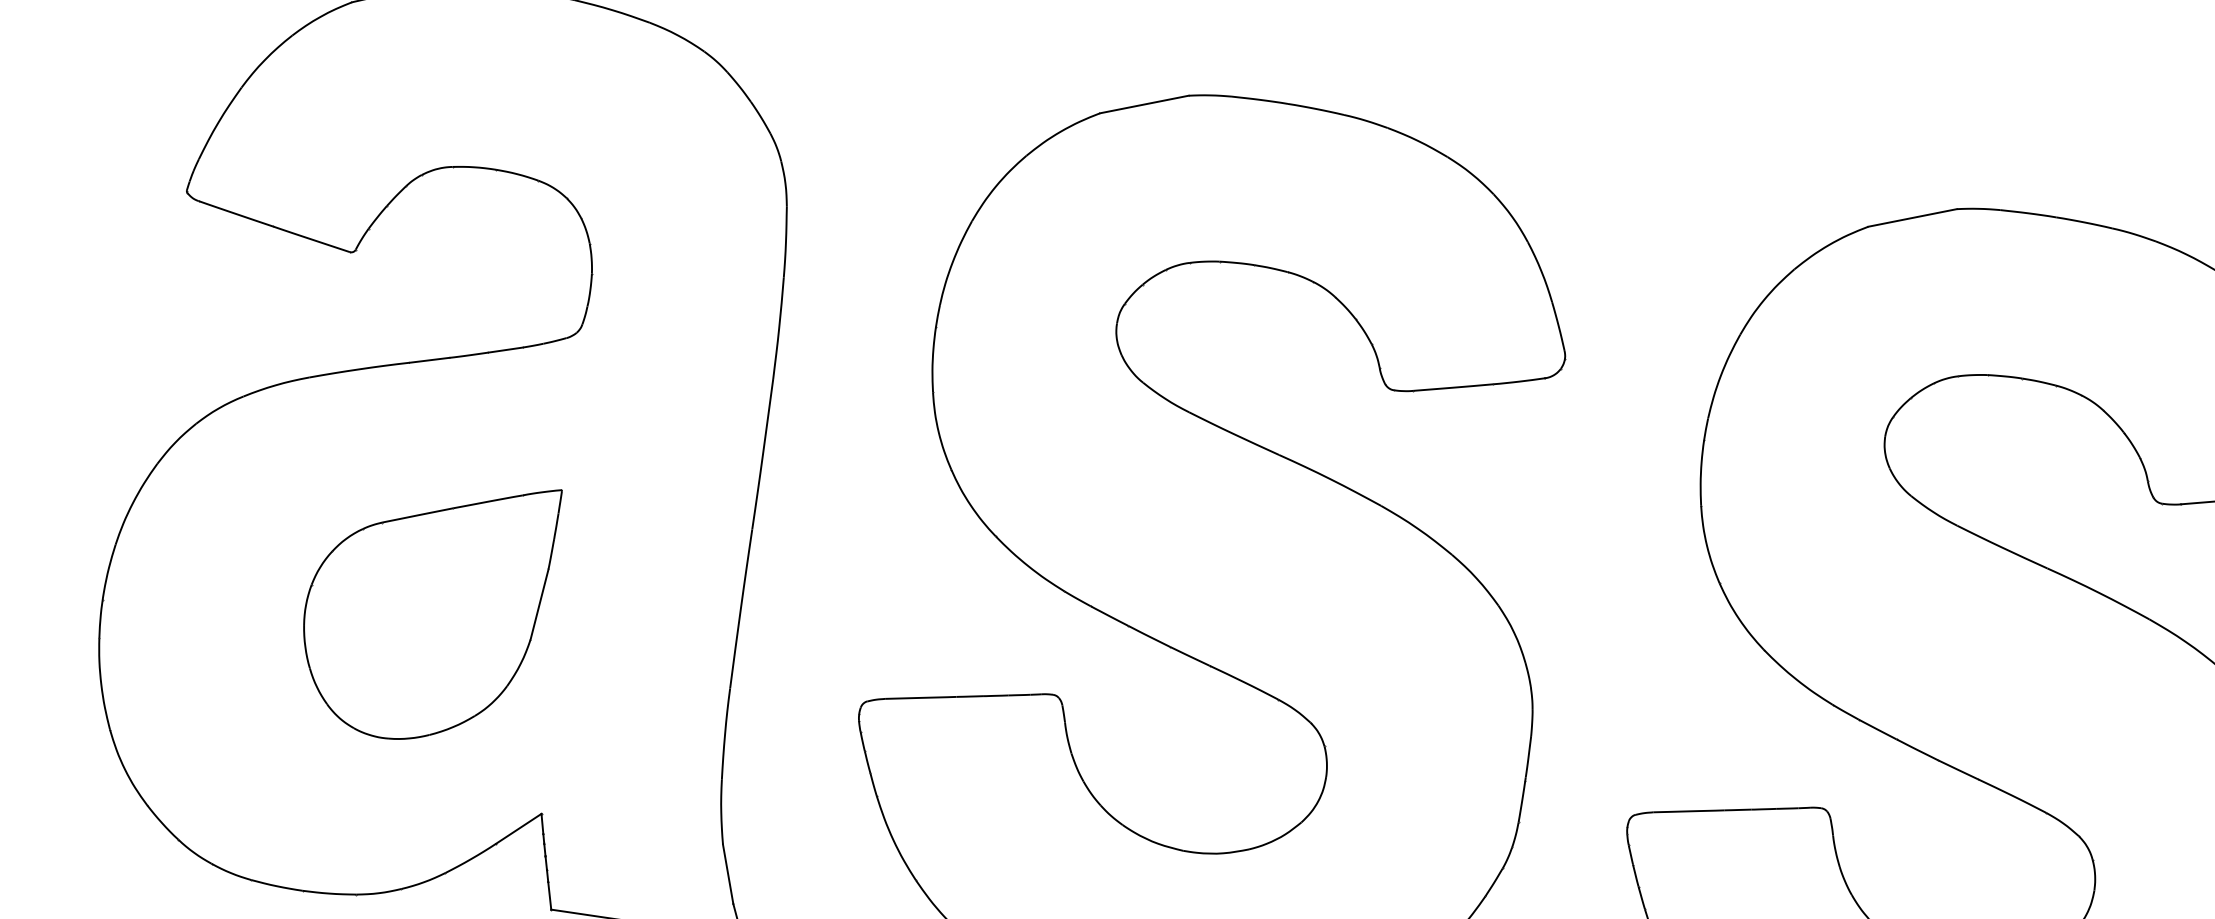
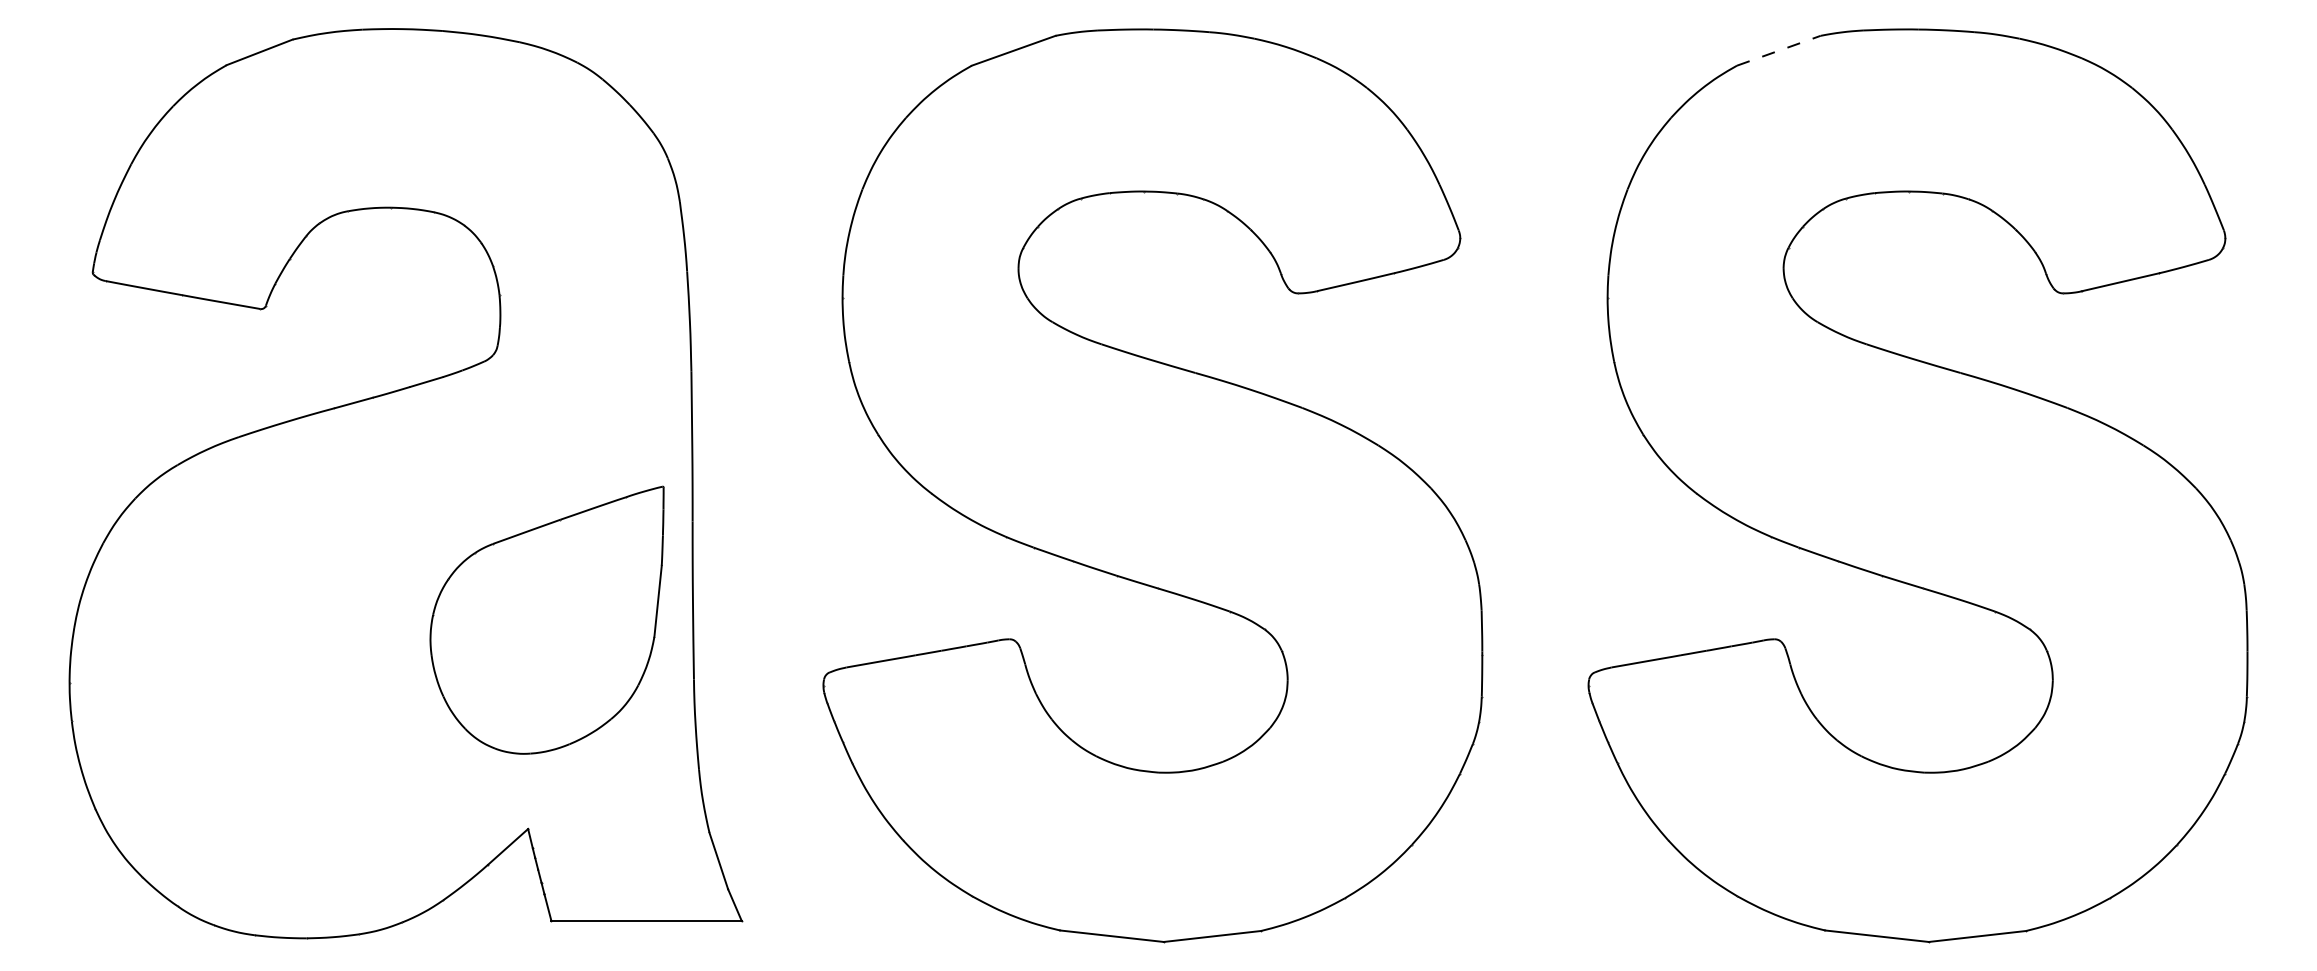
line: (1913, 217) -> (1779, 50), solid -> dashed
part: (424, 606) -> (546, 619), moved

